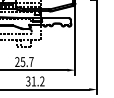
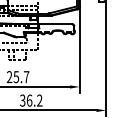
text: (33, 81) -> (29, 100), 31.2 -> 36.2

